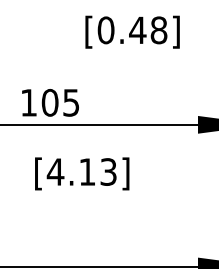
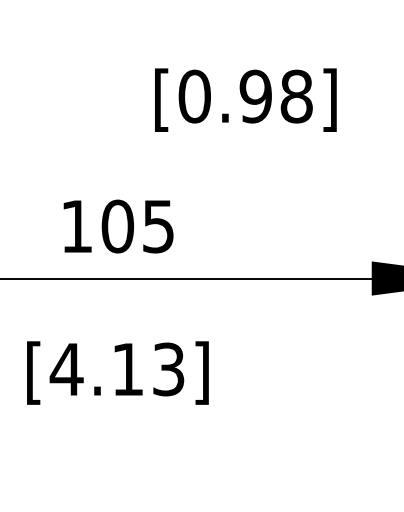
text: (137, 30) -> (255, 96), [0.48] -> [0.98]
text: (50, 102) -> (118, 225), moved
text: (82, 173) -> (118, 372), moved

